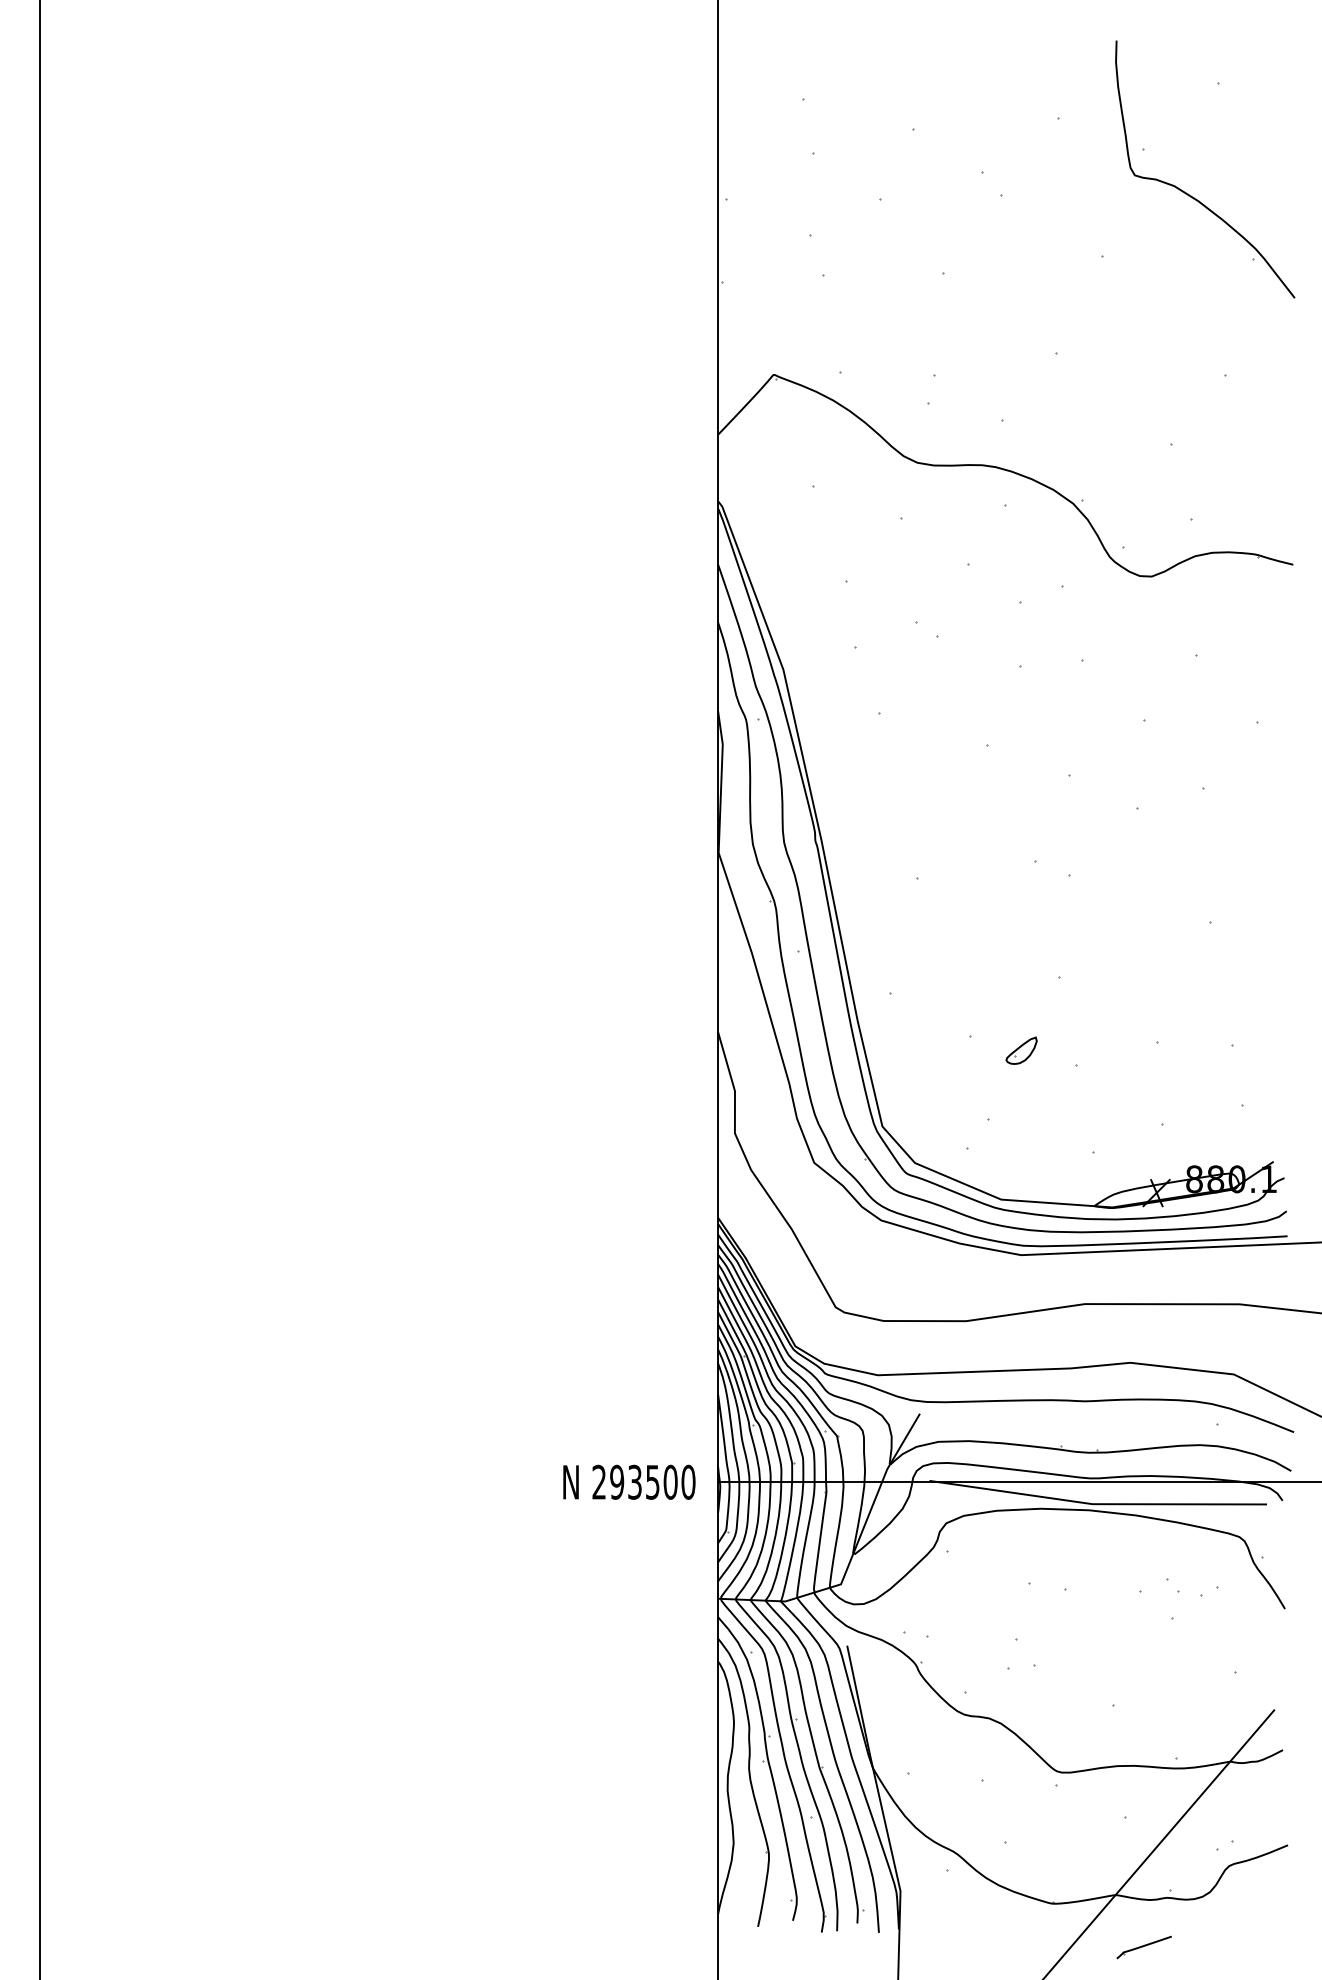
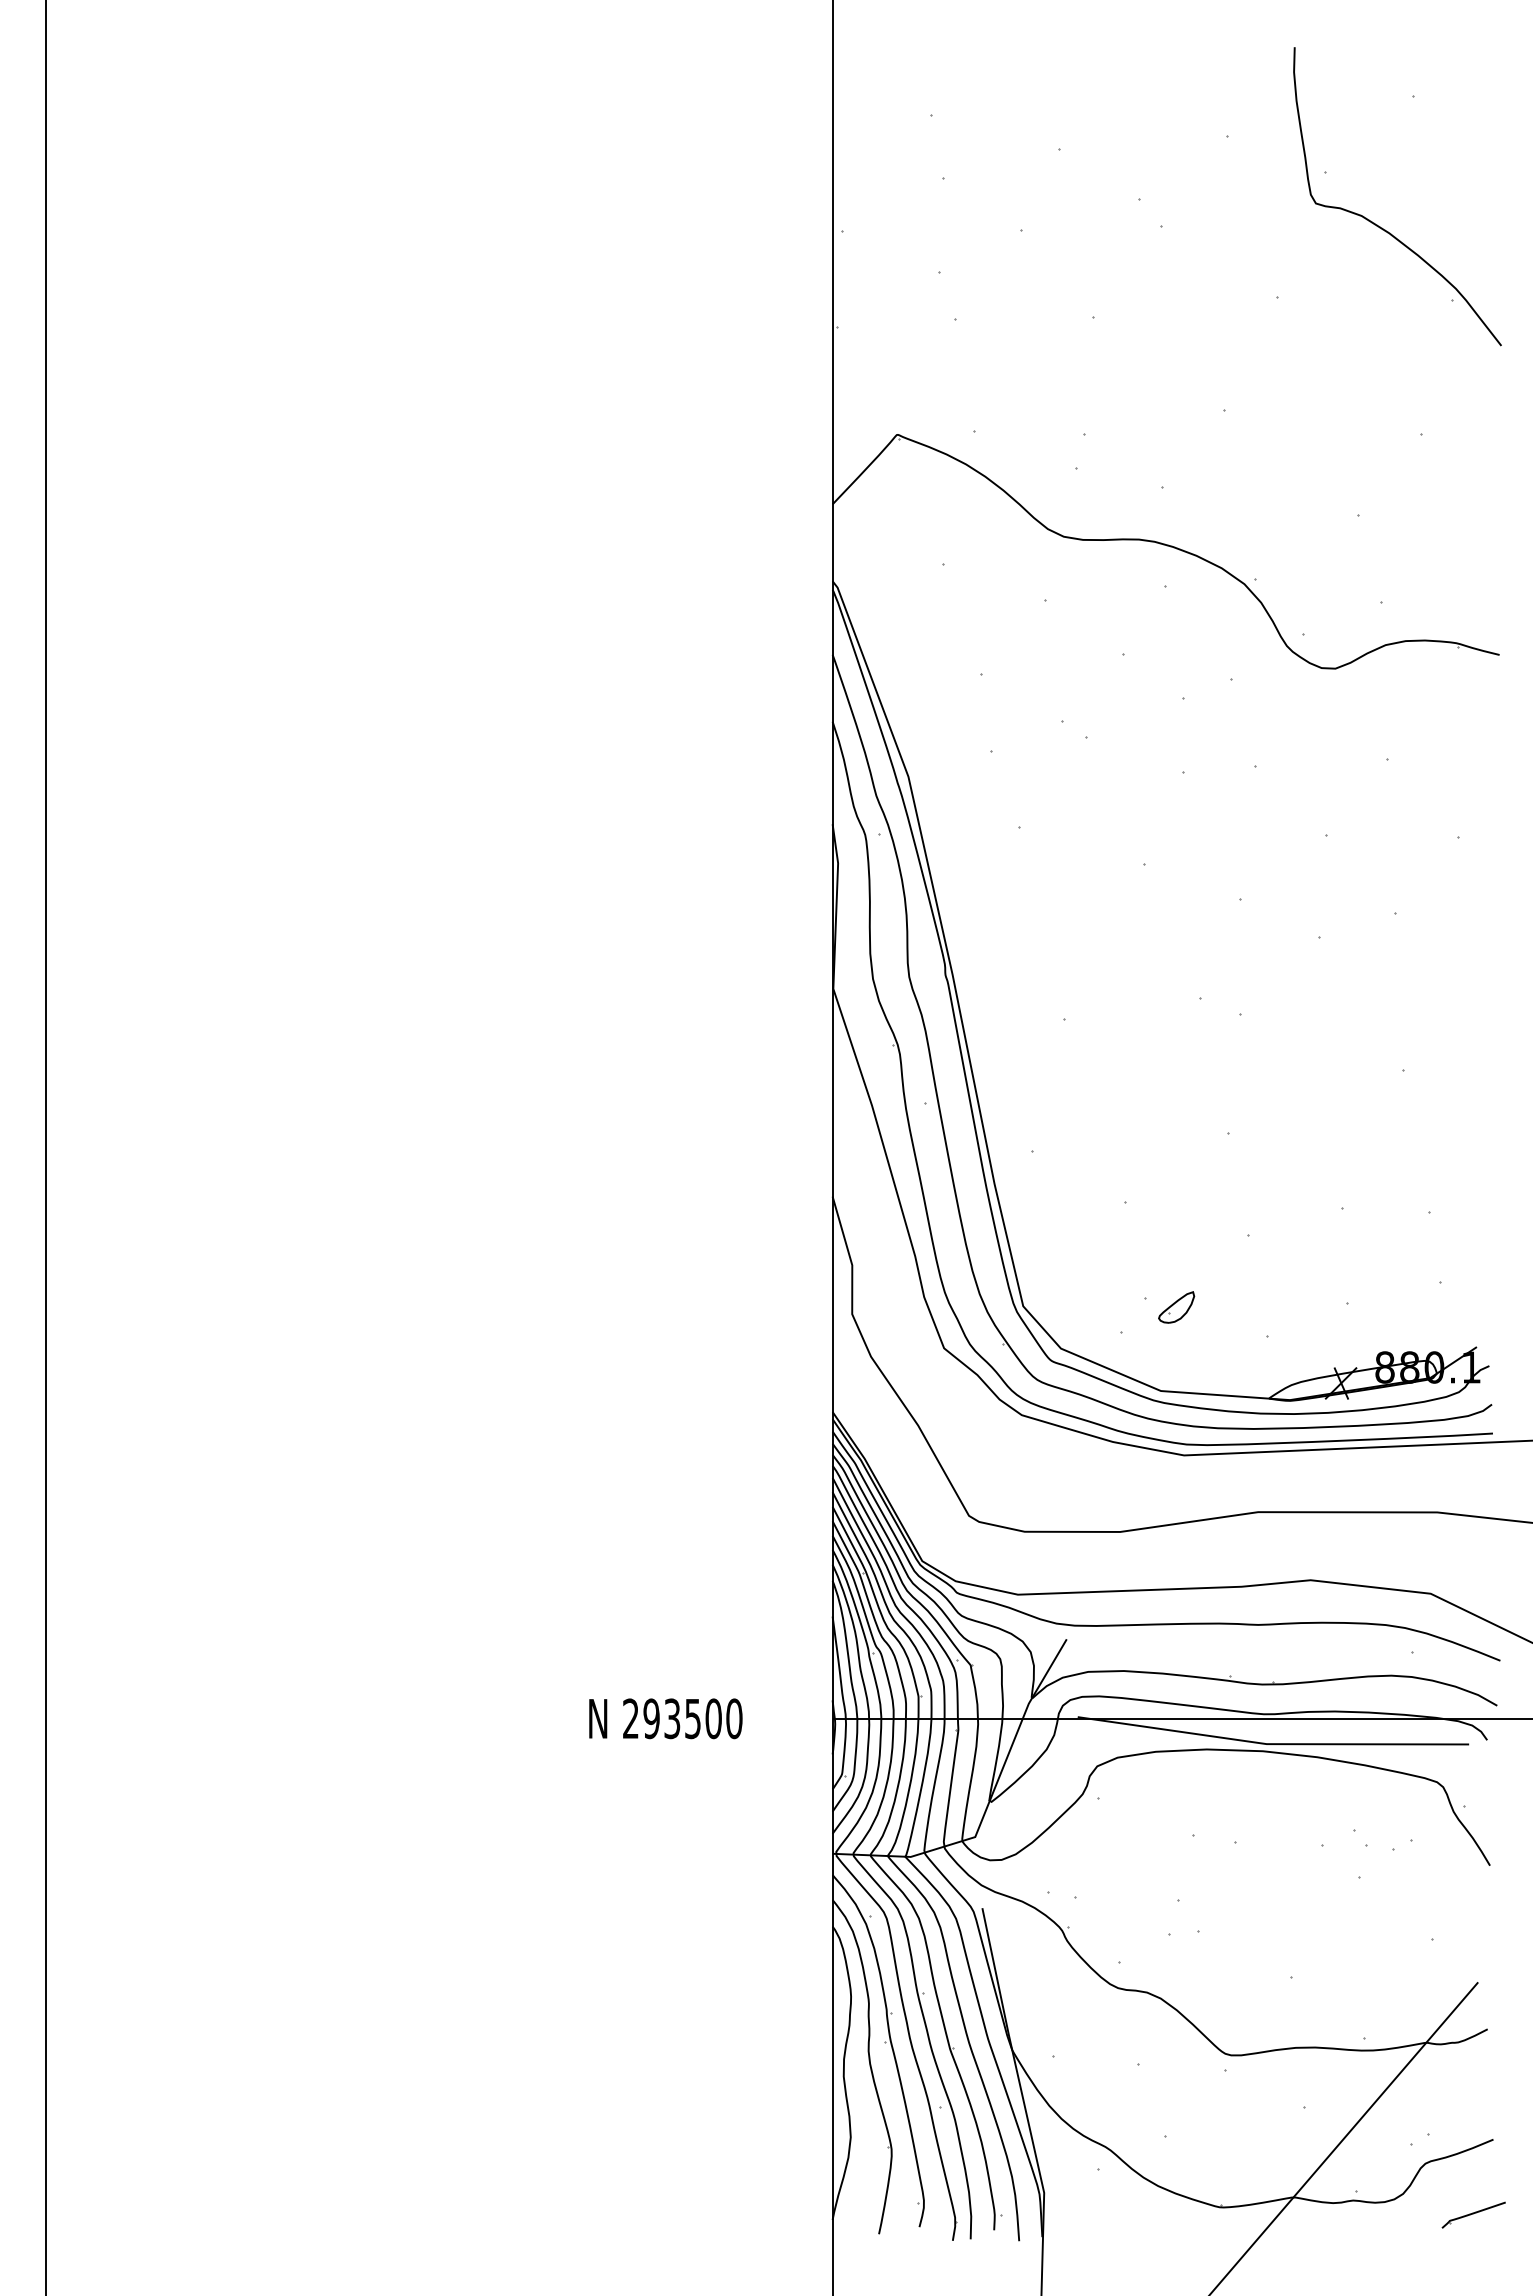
part: (1021, 1050) -> (1176, 1307), moved
text: (629, 1482) -> (665, 1718), moved
part: (1144, 1946) -> (1473, 2214), moved

